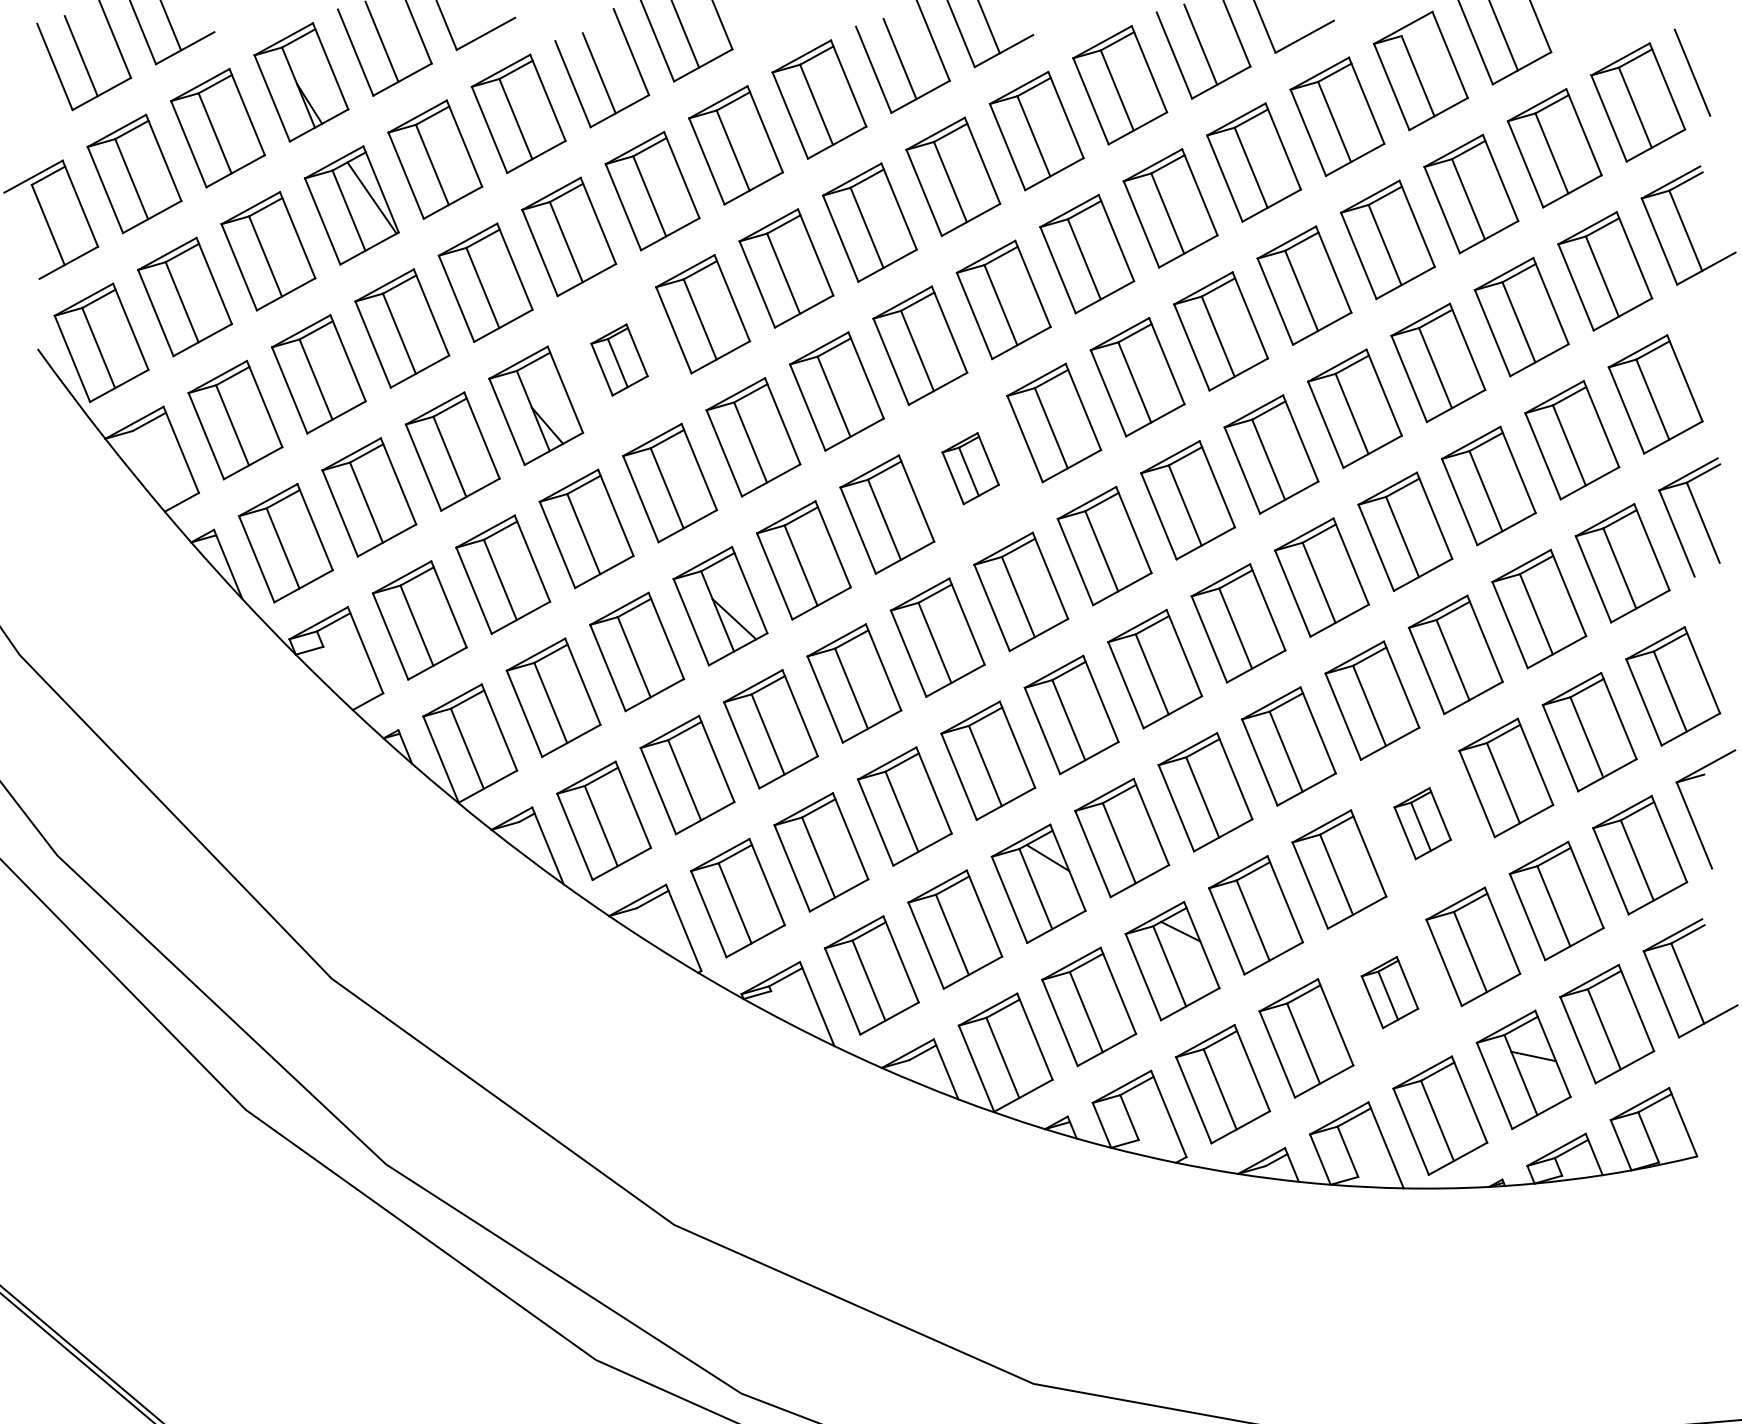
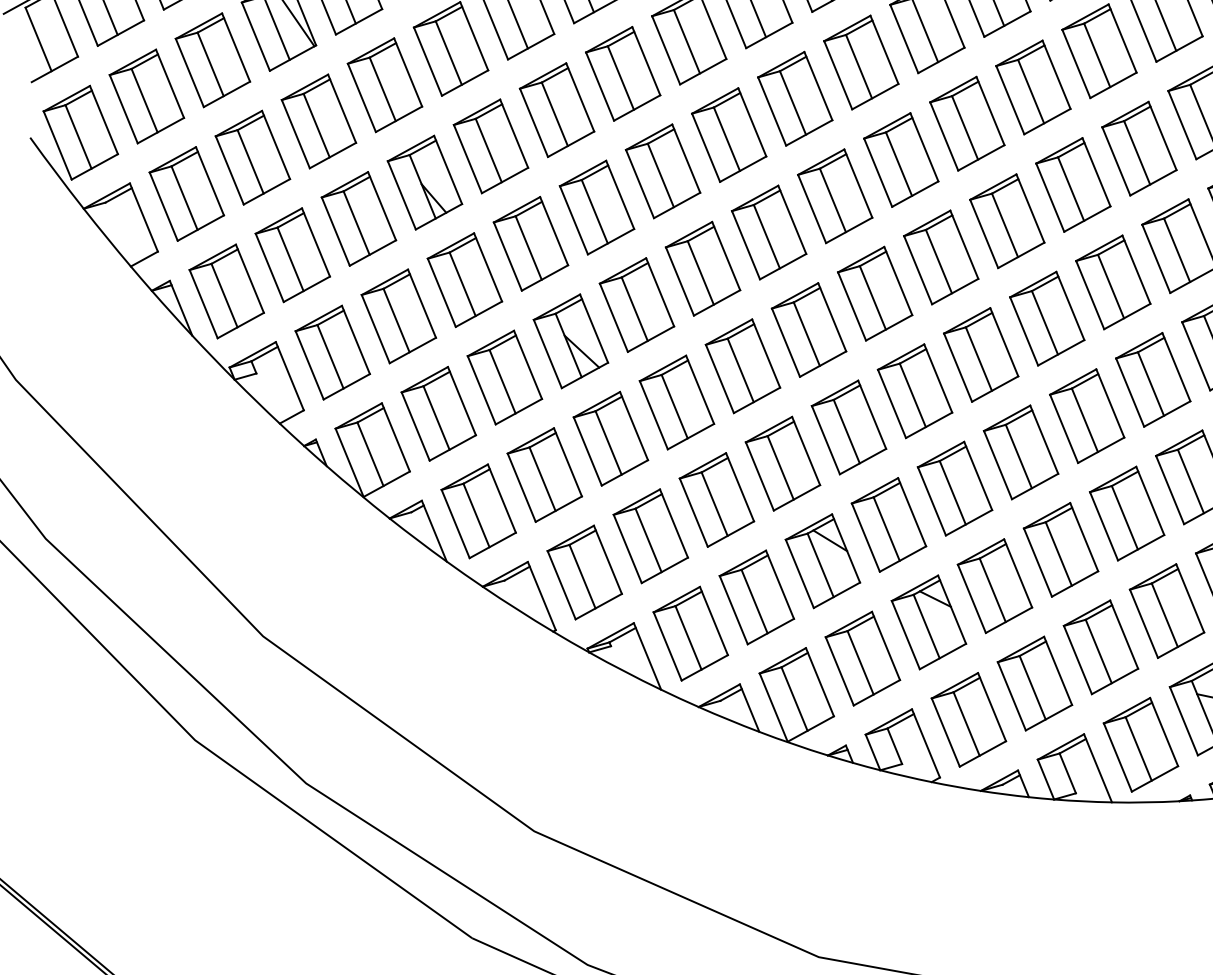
part: (619, 359) -> (490, 145), size x1.67
part: (970, 468) -> (768, 232), size x1.67
part: (1422, 823) -> (1126, 513), size x1.67
part: (1389, 992) -> (1100, 647), size x1.67

